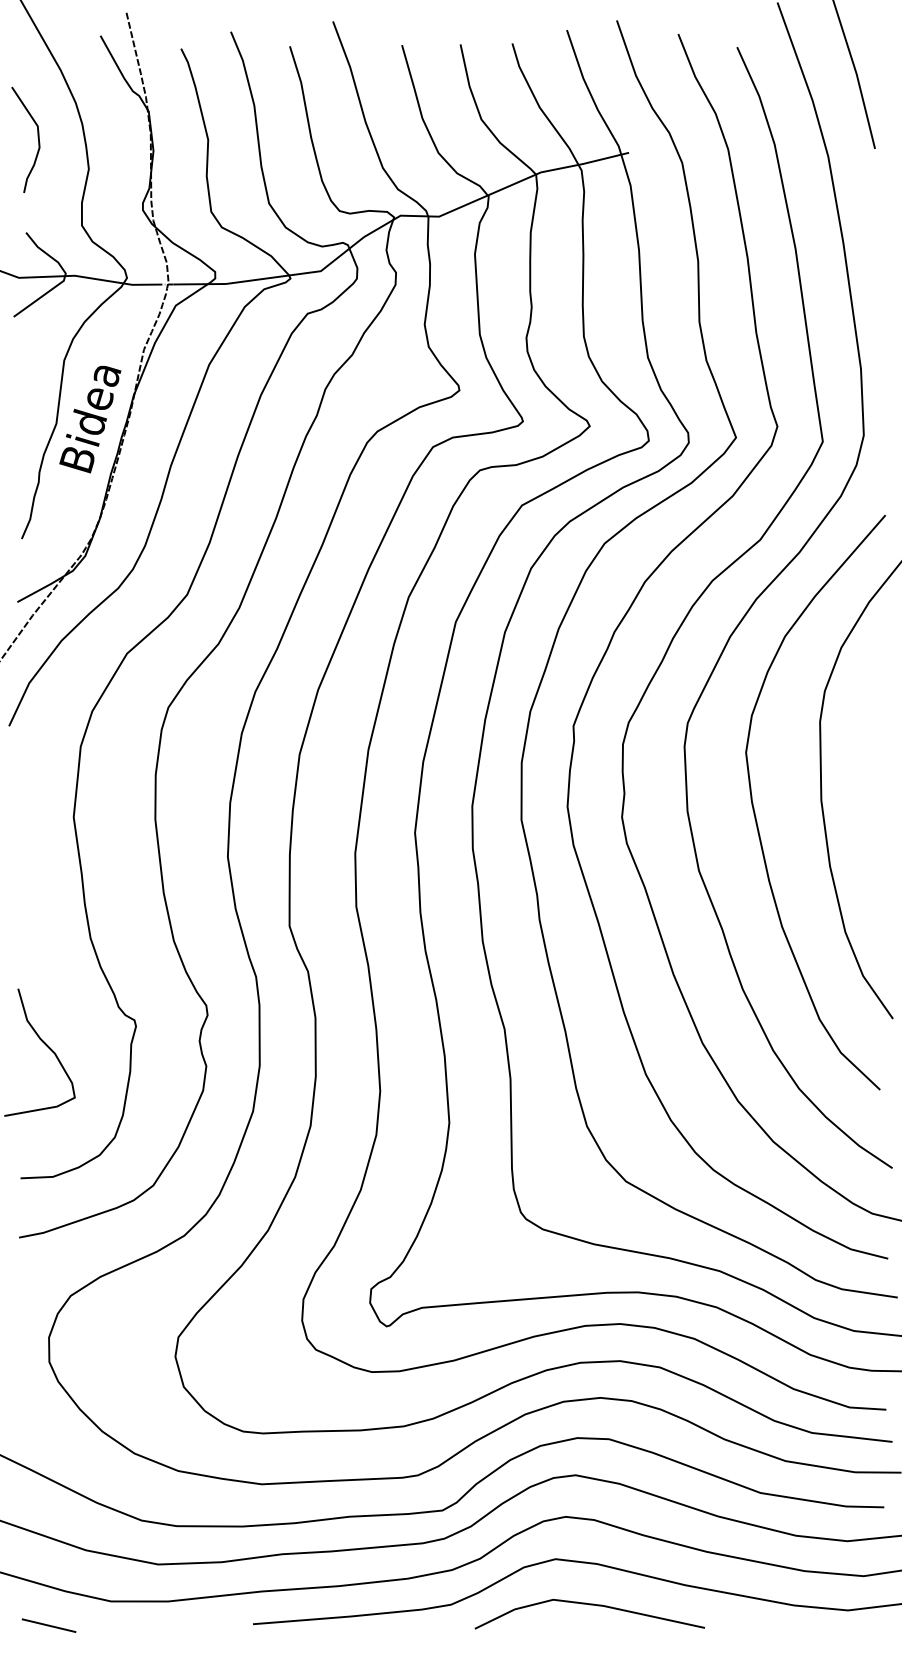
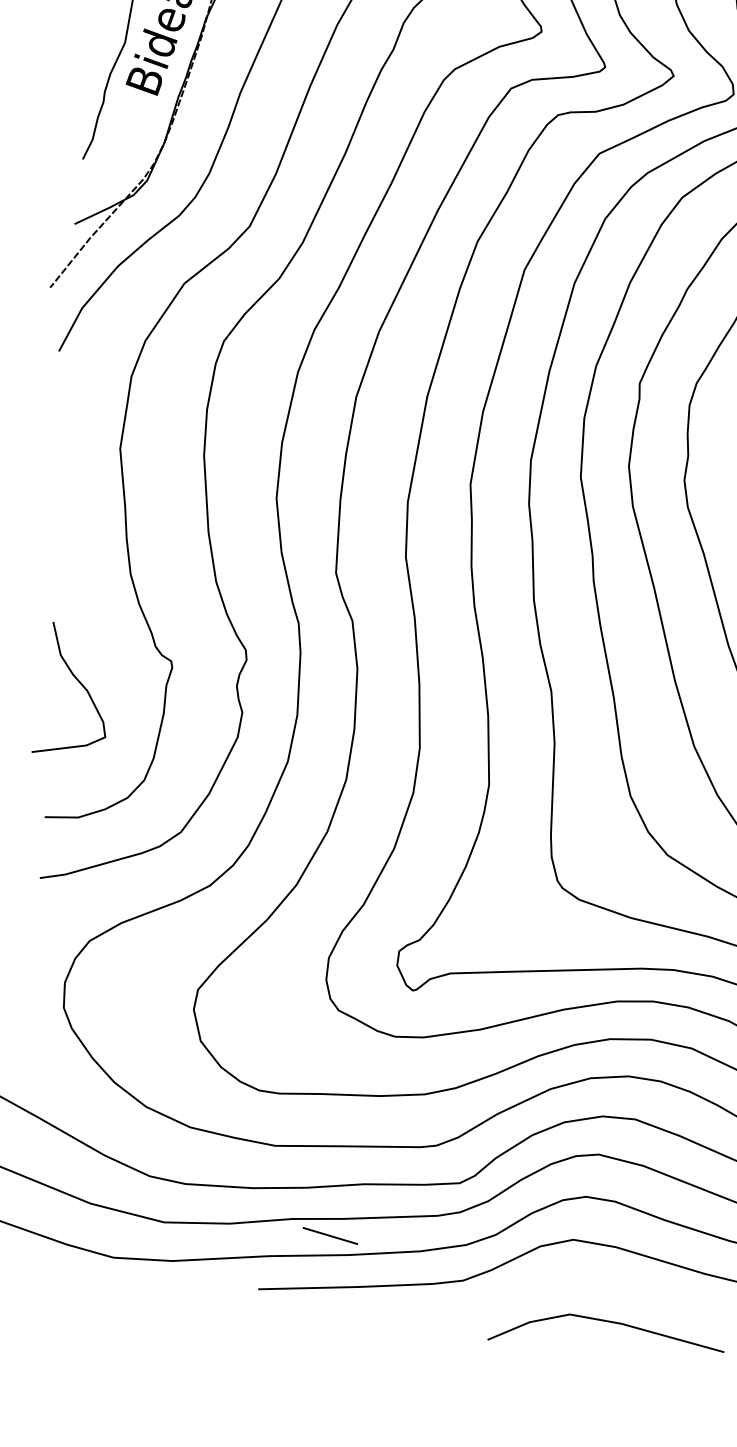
line: (589, 1605) -> (606, 1322), moved
line: (48, 1625) -> (329, 1235), moved

